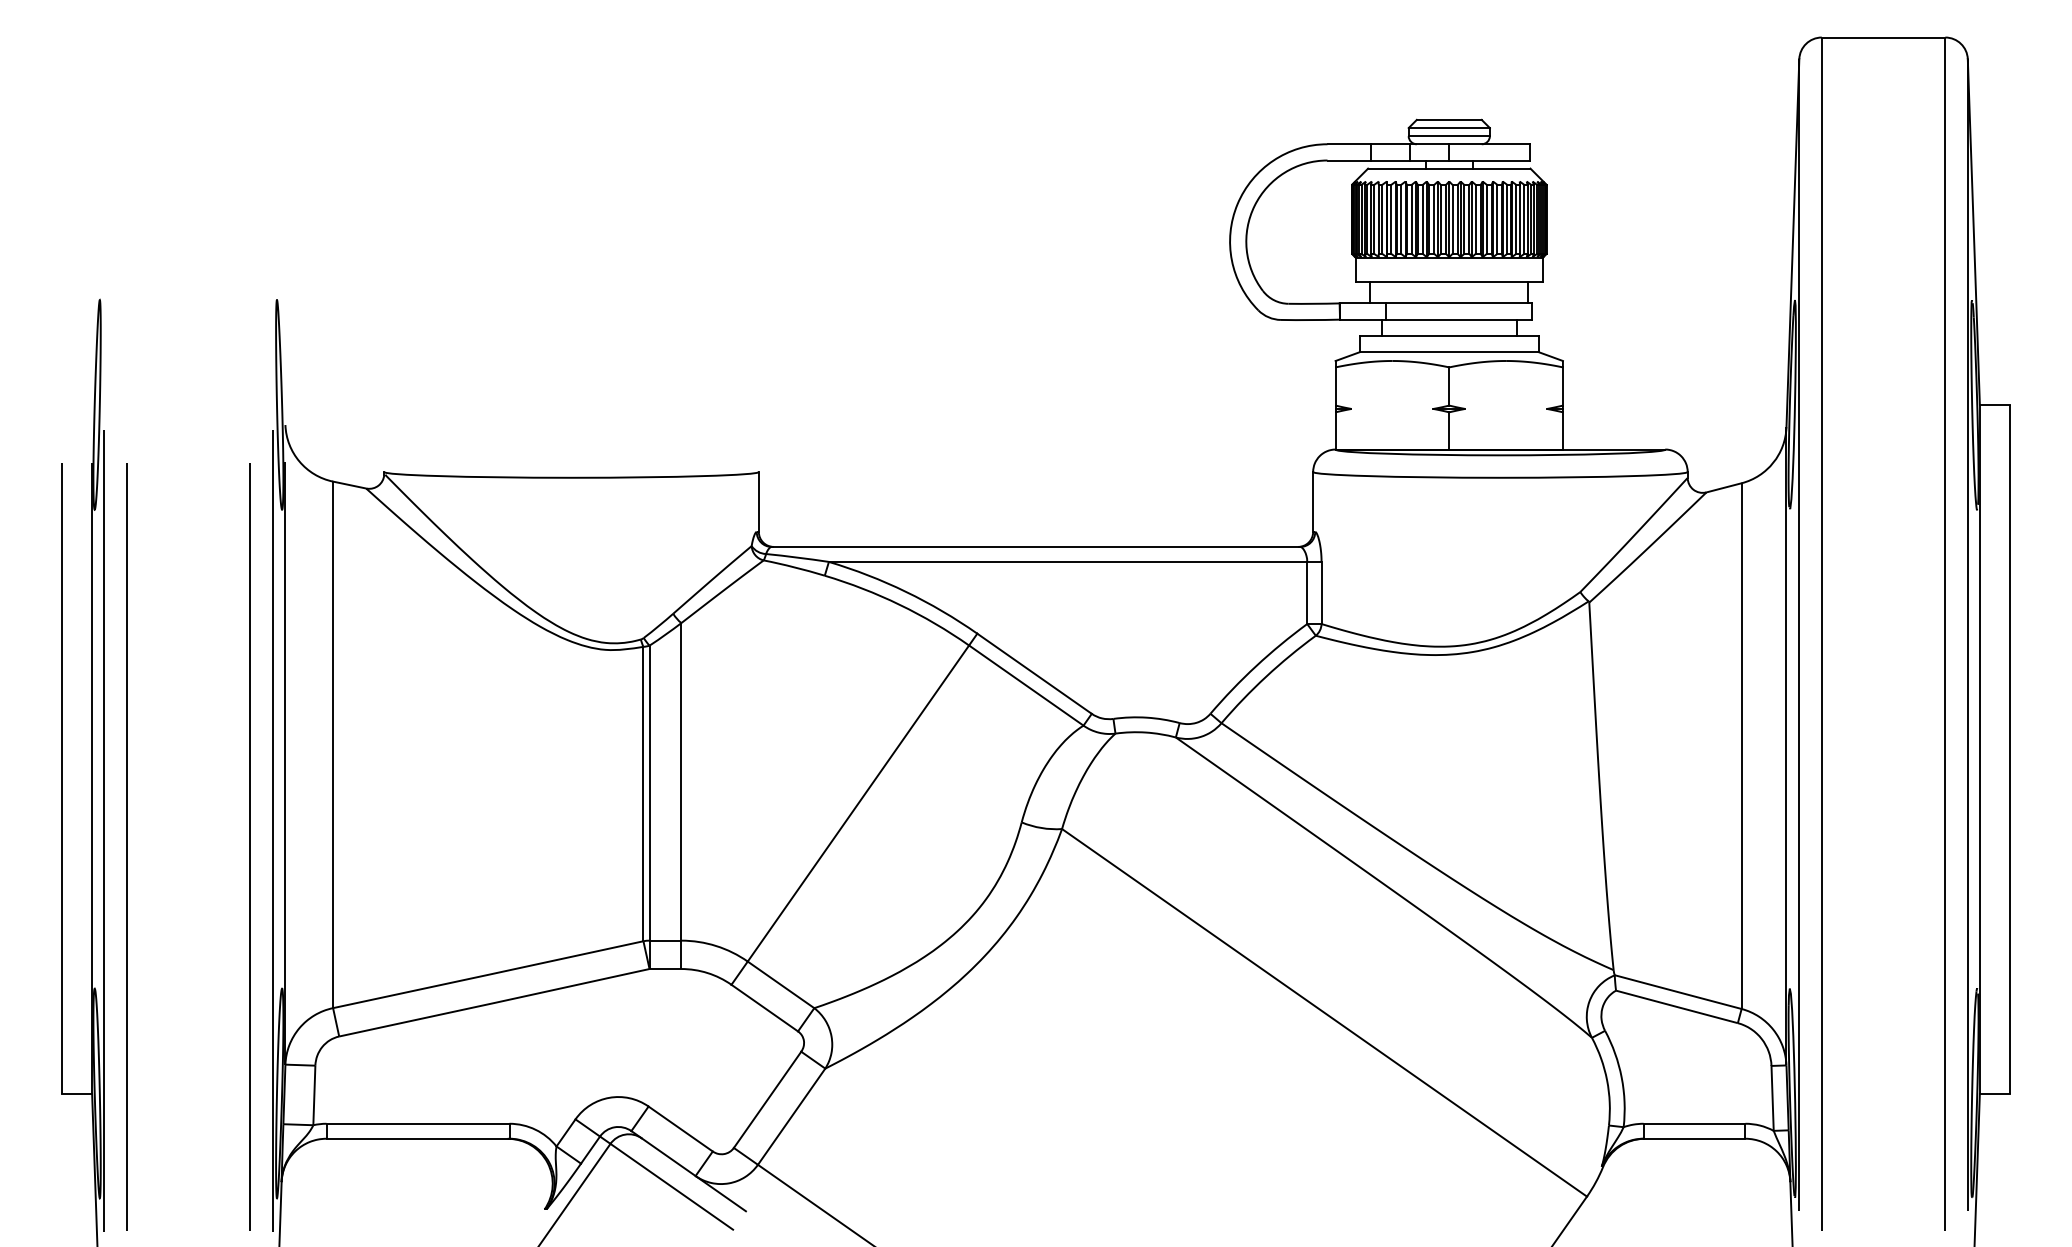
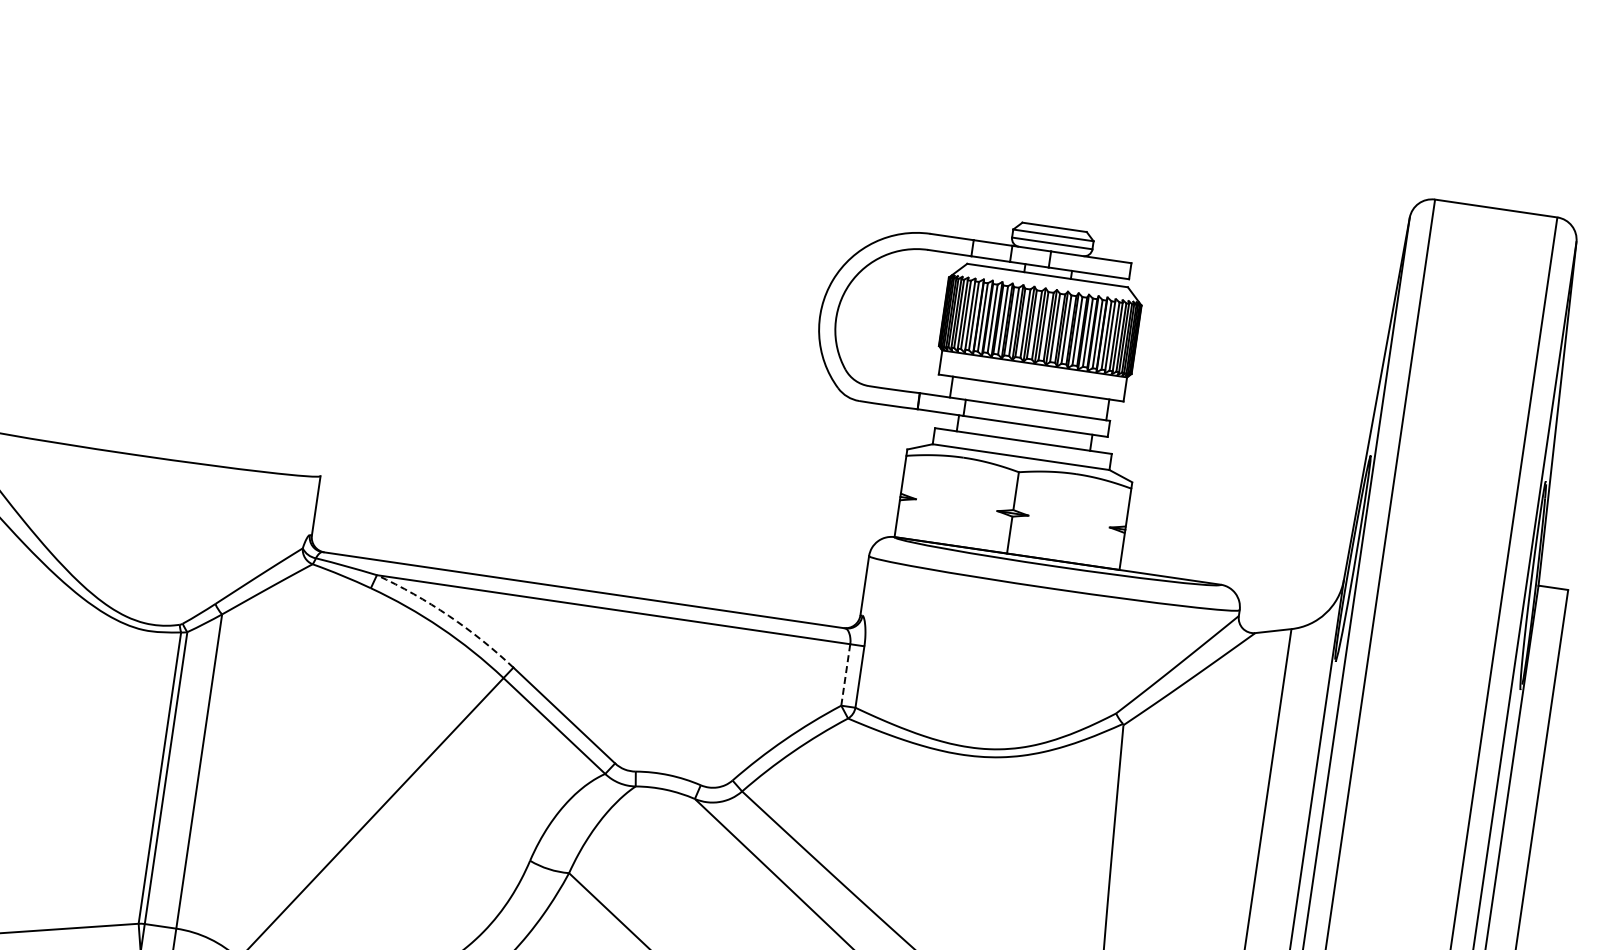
arc: (906, 591) -> (449, 615), solid -> dashed
line: (1307, 592) -> (846, 674), solid -> dashed

